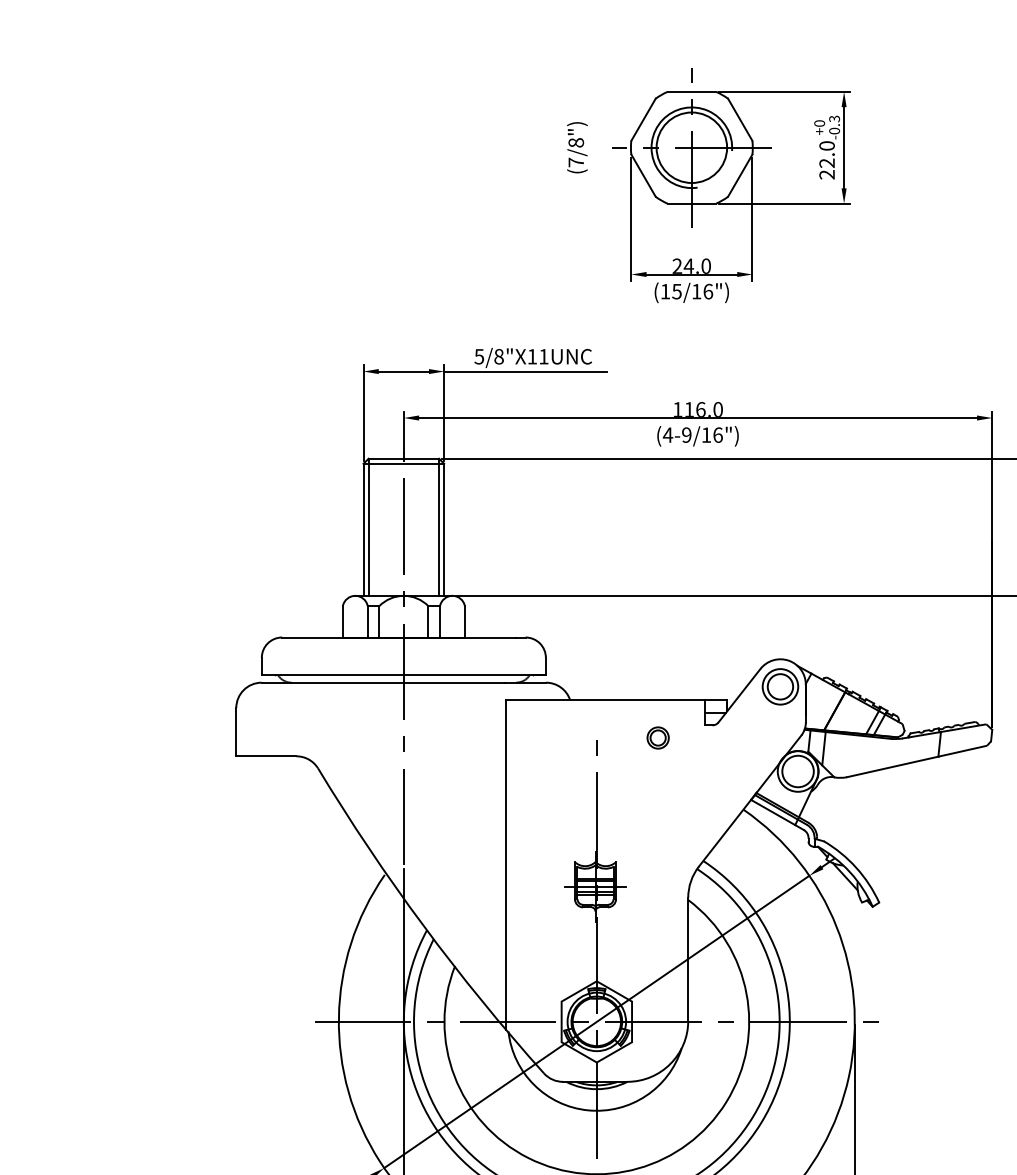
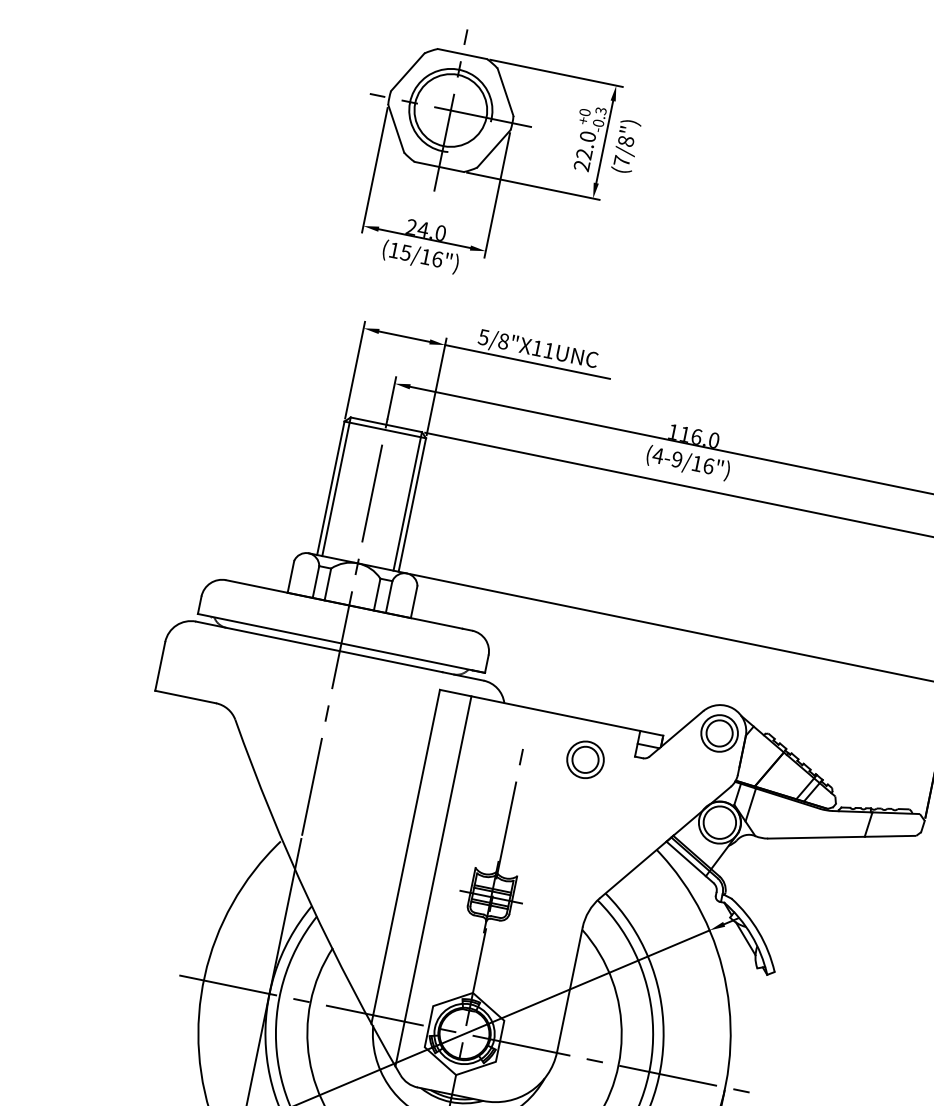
part: (731, 185) -> (483, 156), moved
part: (657, 737) -> (584, 759), size x1.67
line: (537, 882) -> (433, 880), added

